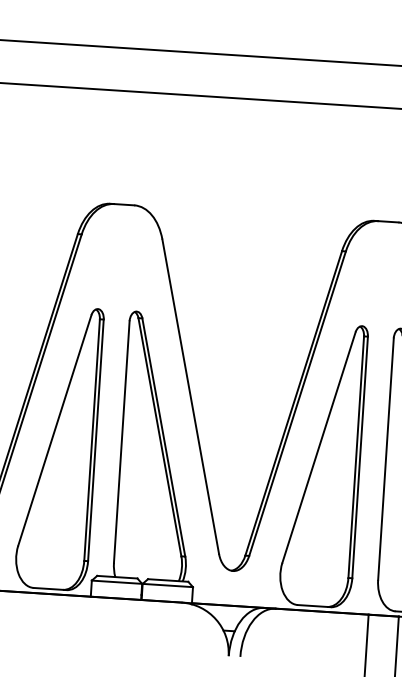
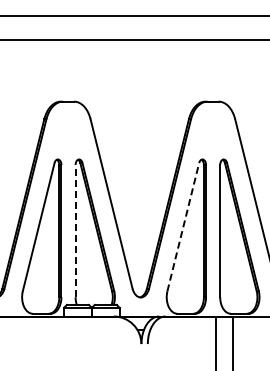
line: (121, 440) -> (75, 230), solid -> dashed
line: (319, 446) -> (183, 226), solid -> dashed

